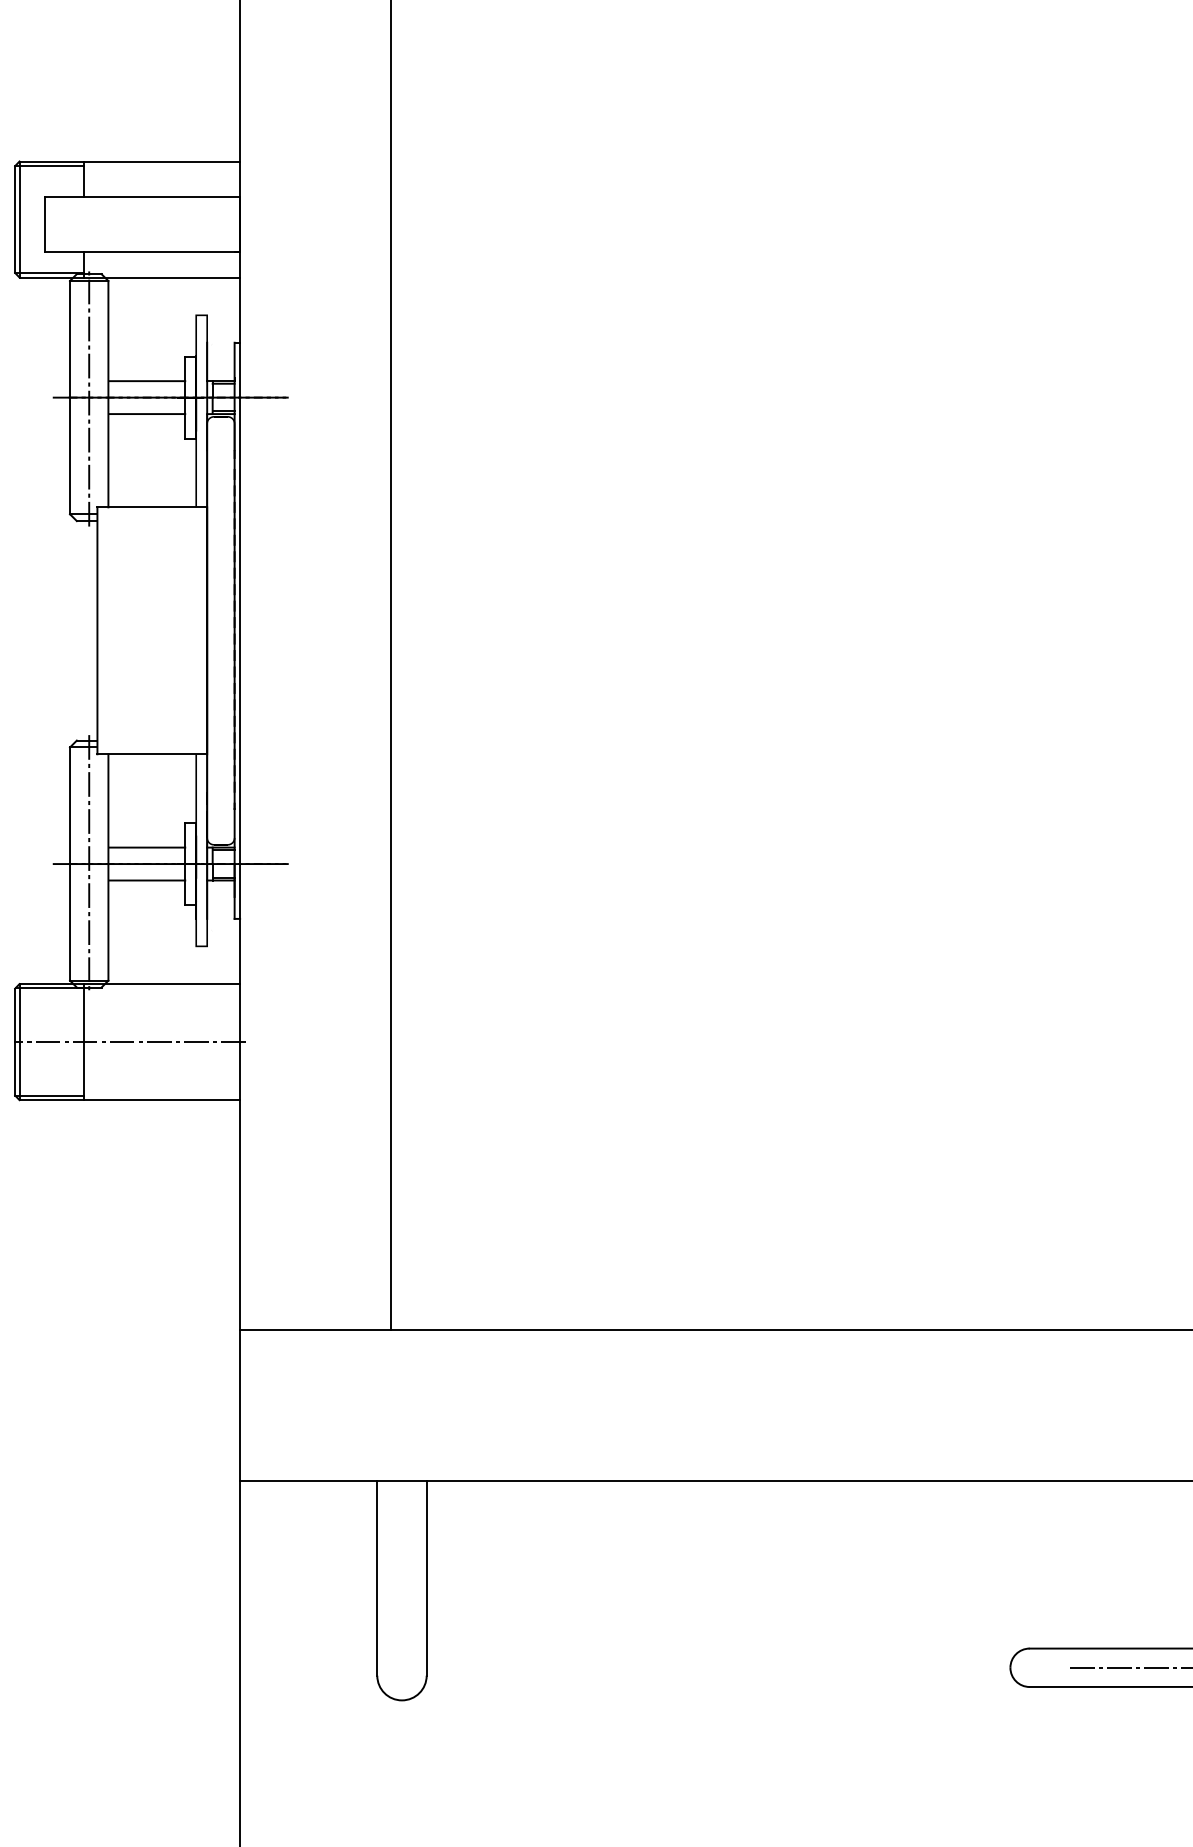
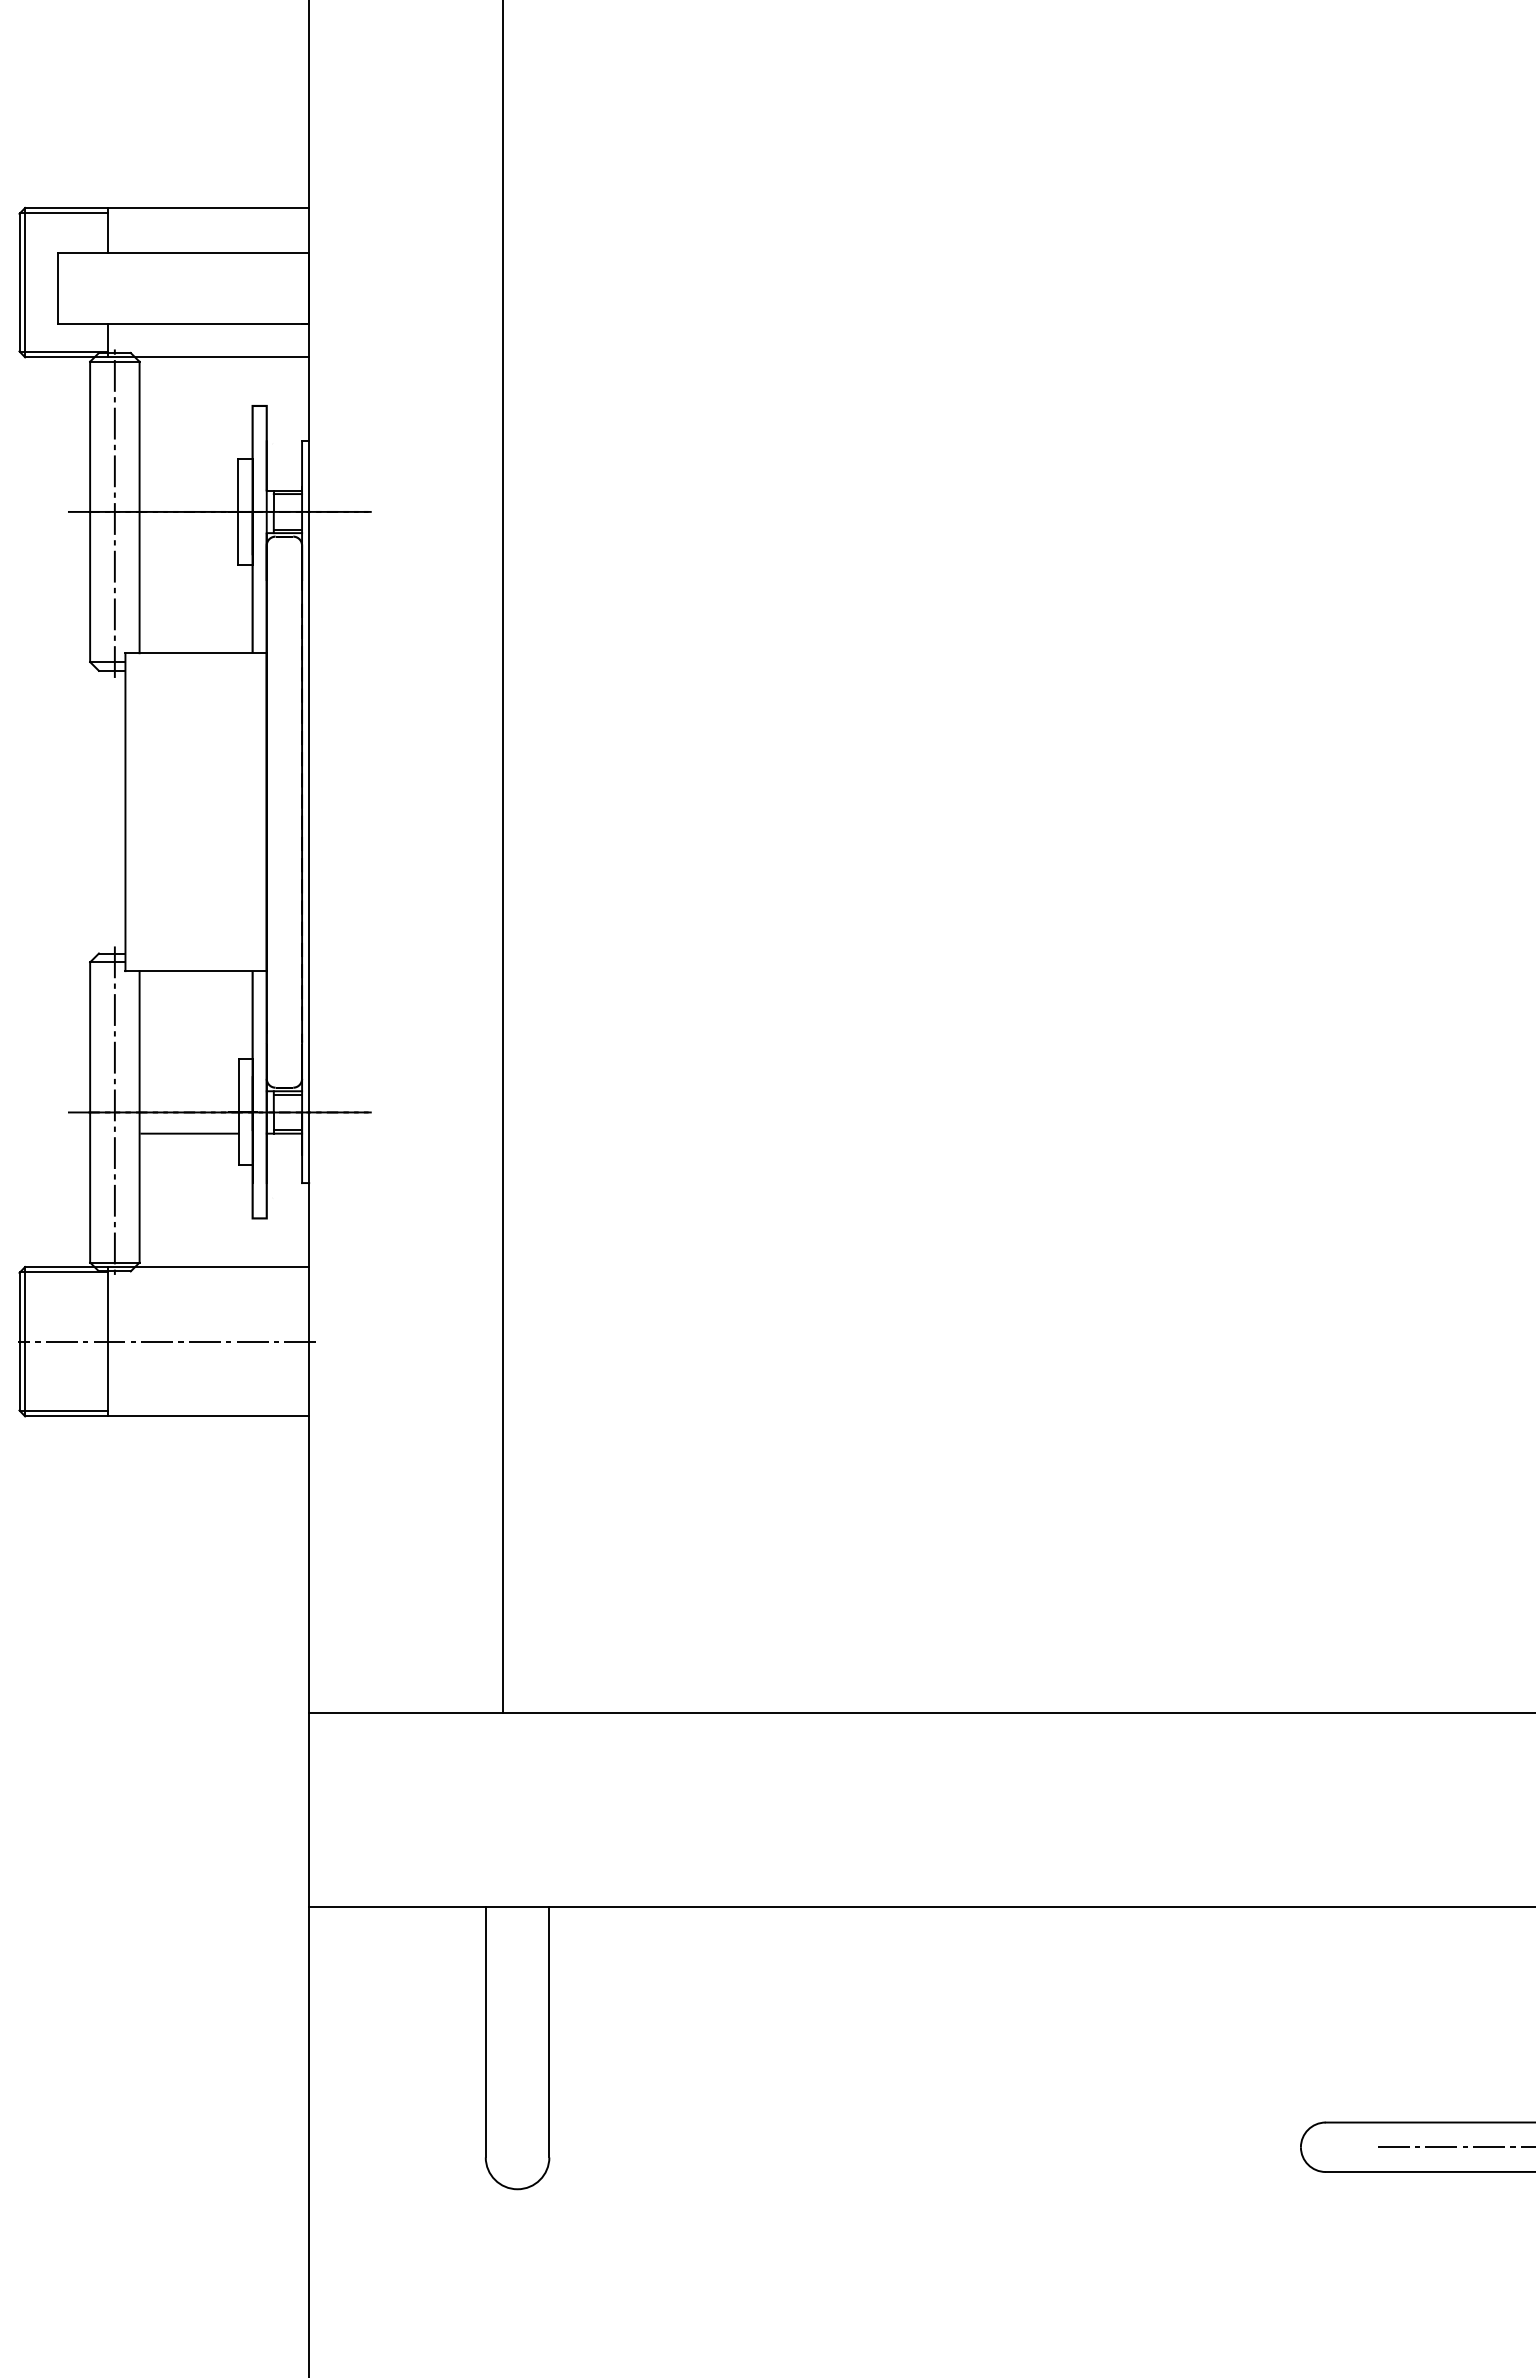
line: (147, 380) -> (189, 490), removed
line: (147, 414) -> (189, 533), removed
line: (147, 847) -> (189, 1091), removed

